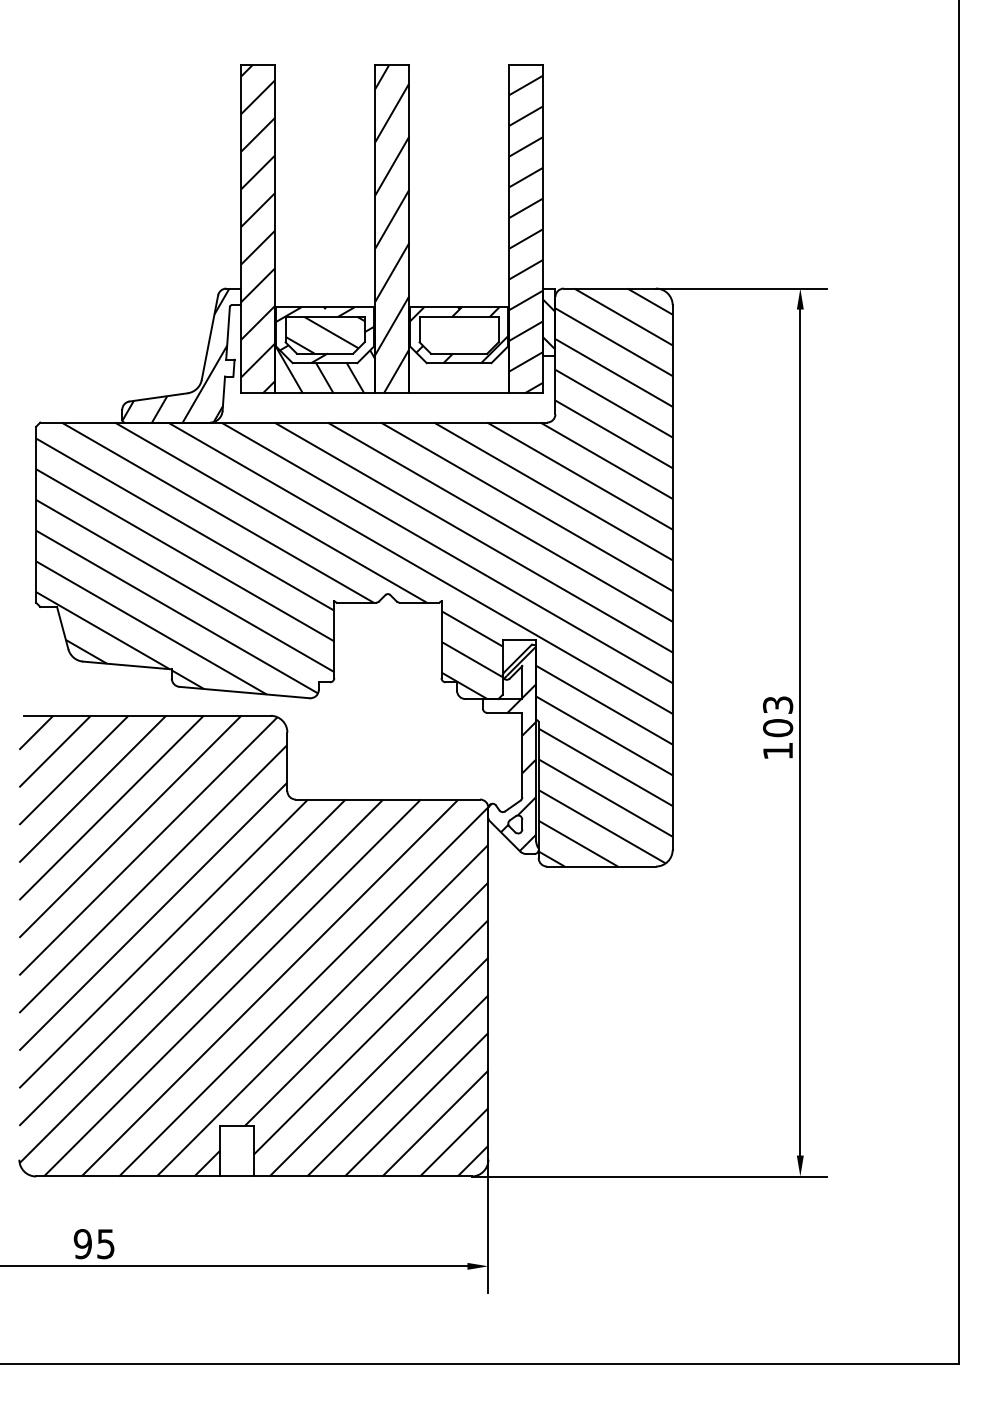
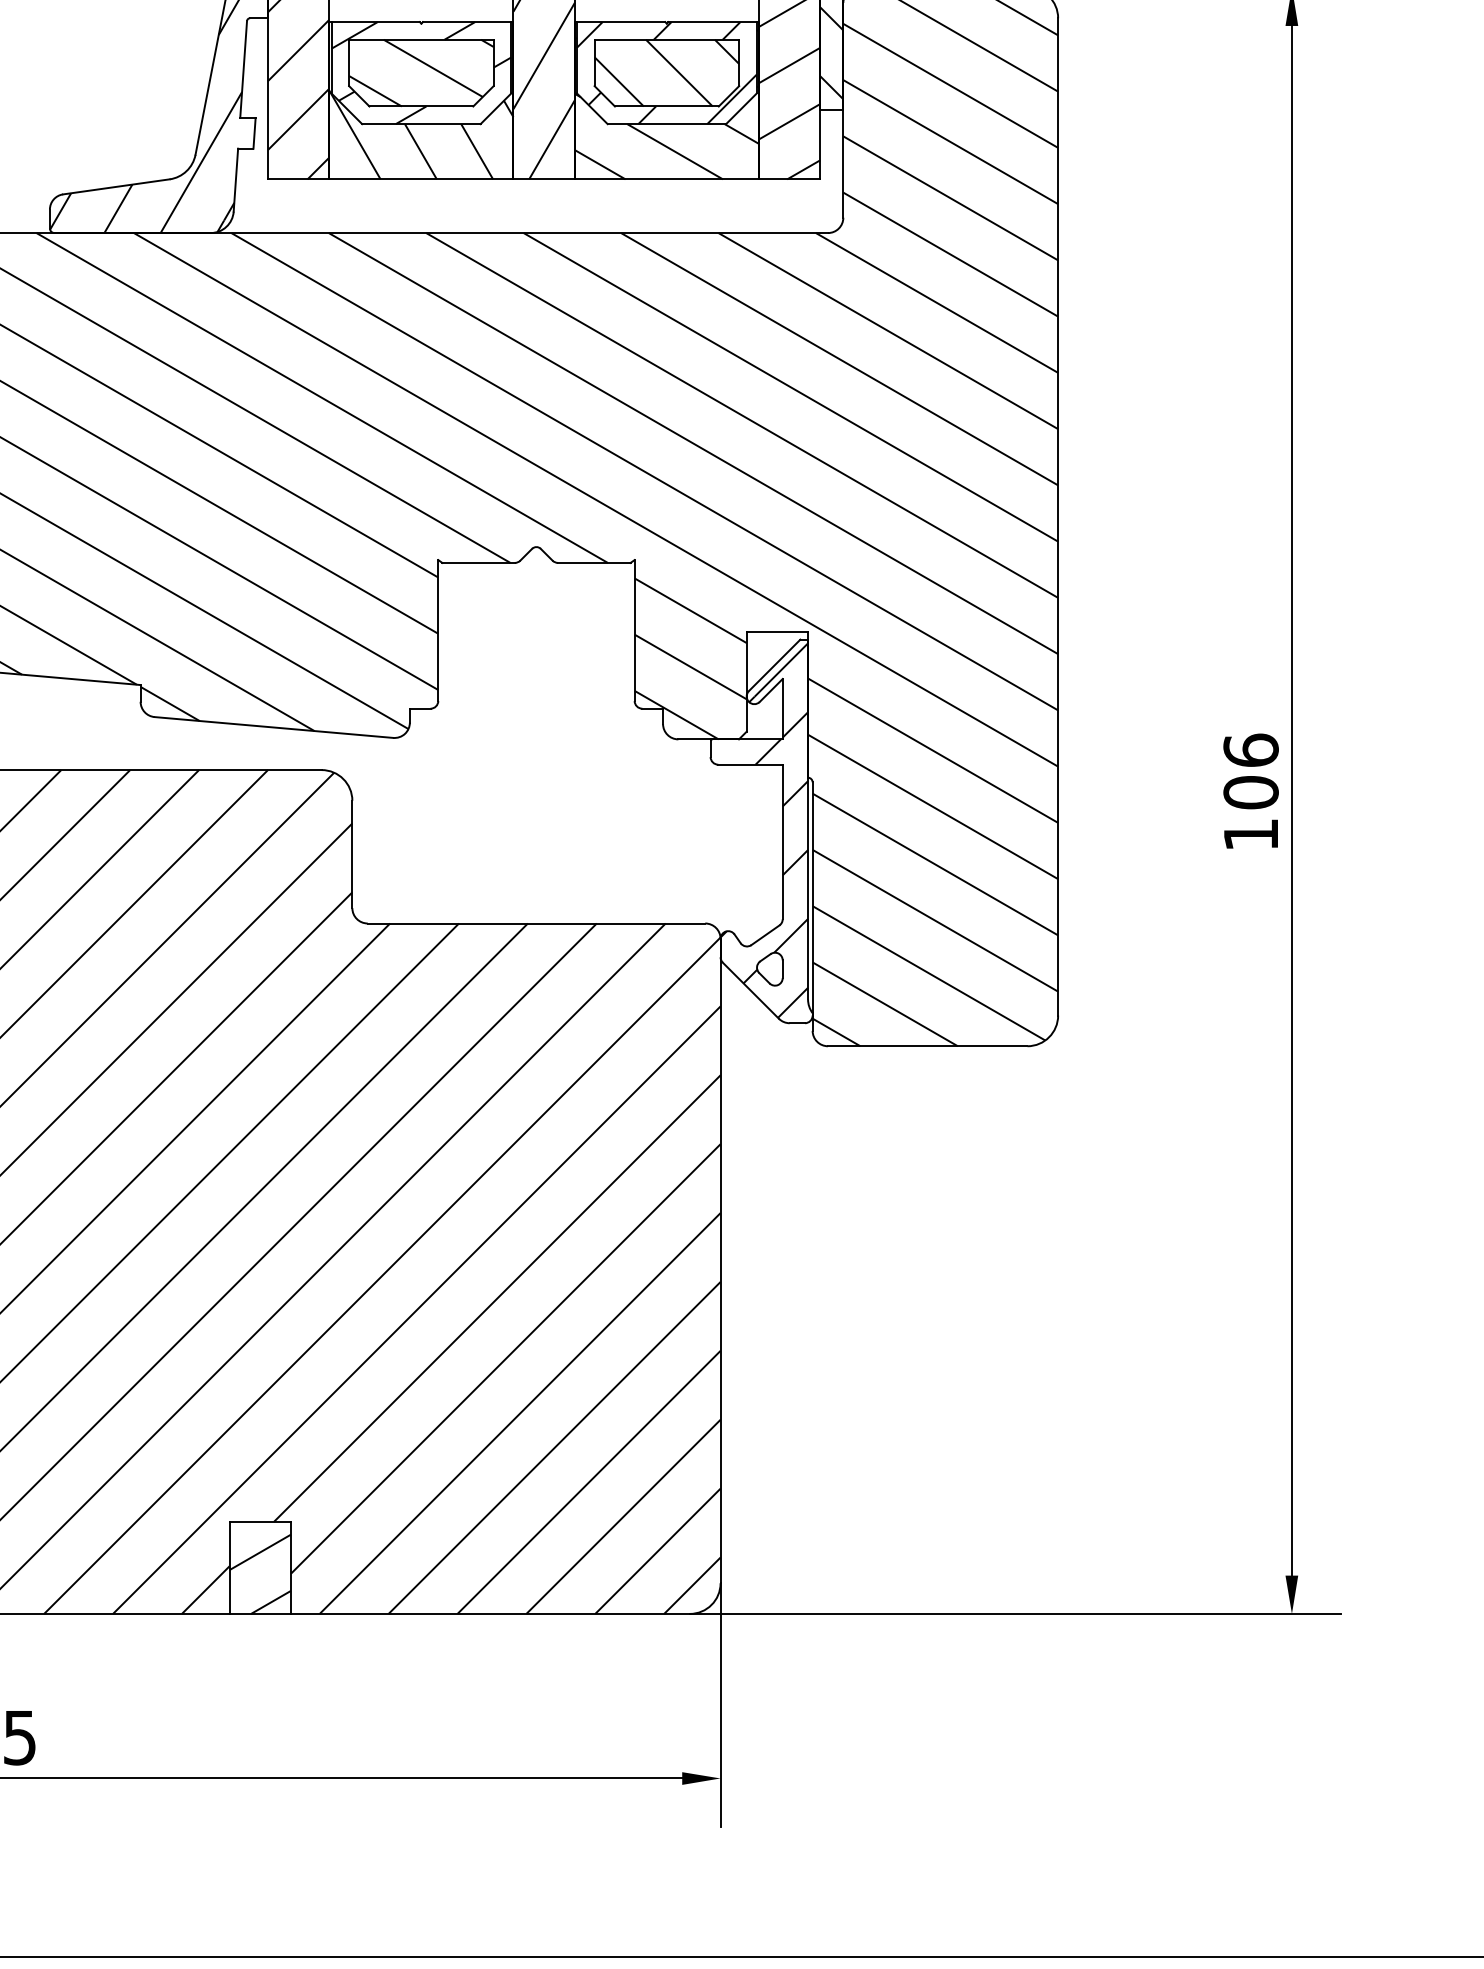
hatch: (458, 335) -> (665, 73), added
hatch: (458, 352) -> (665, 104), added
text: (778, 704) -> (1251, 749), 103 -> 106
hatch: (236, 1154) -> (259, 1573), added

